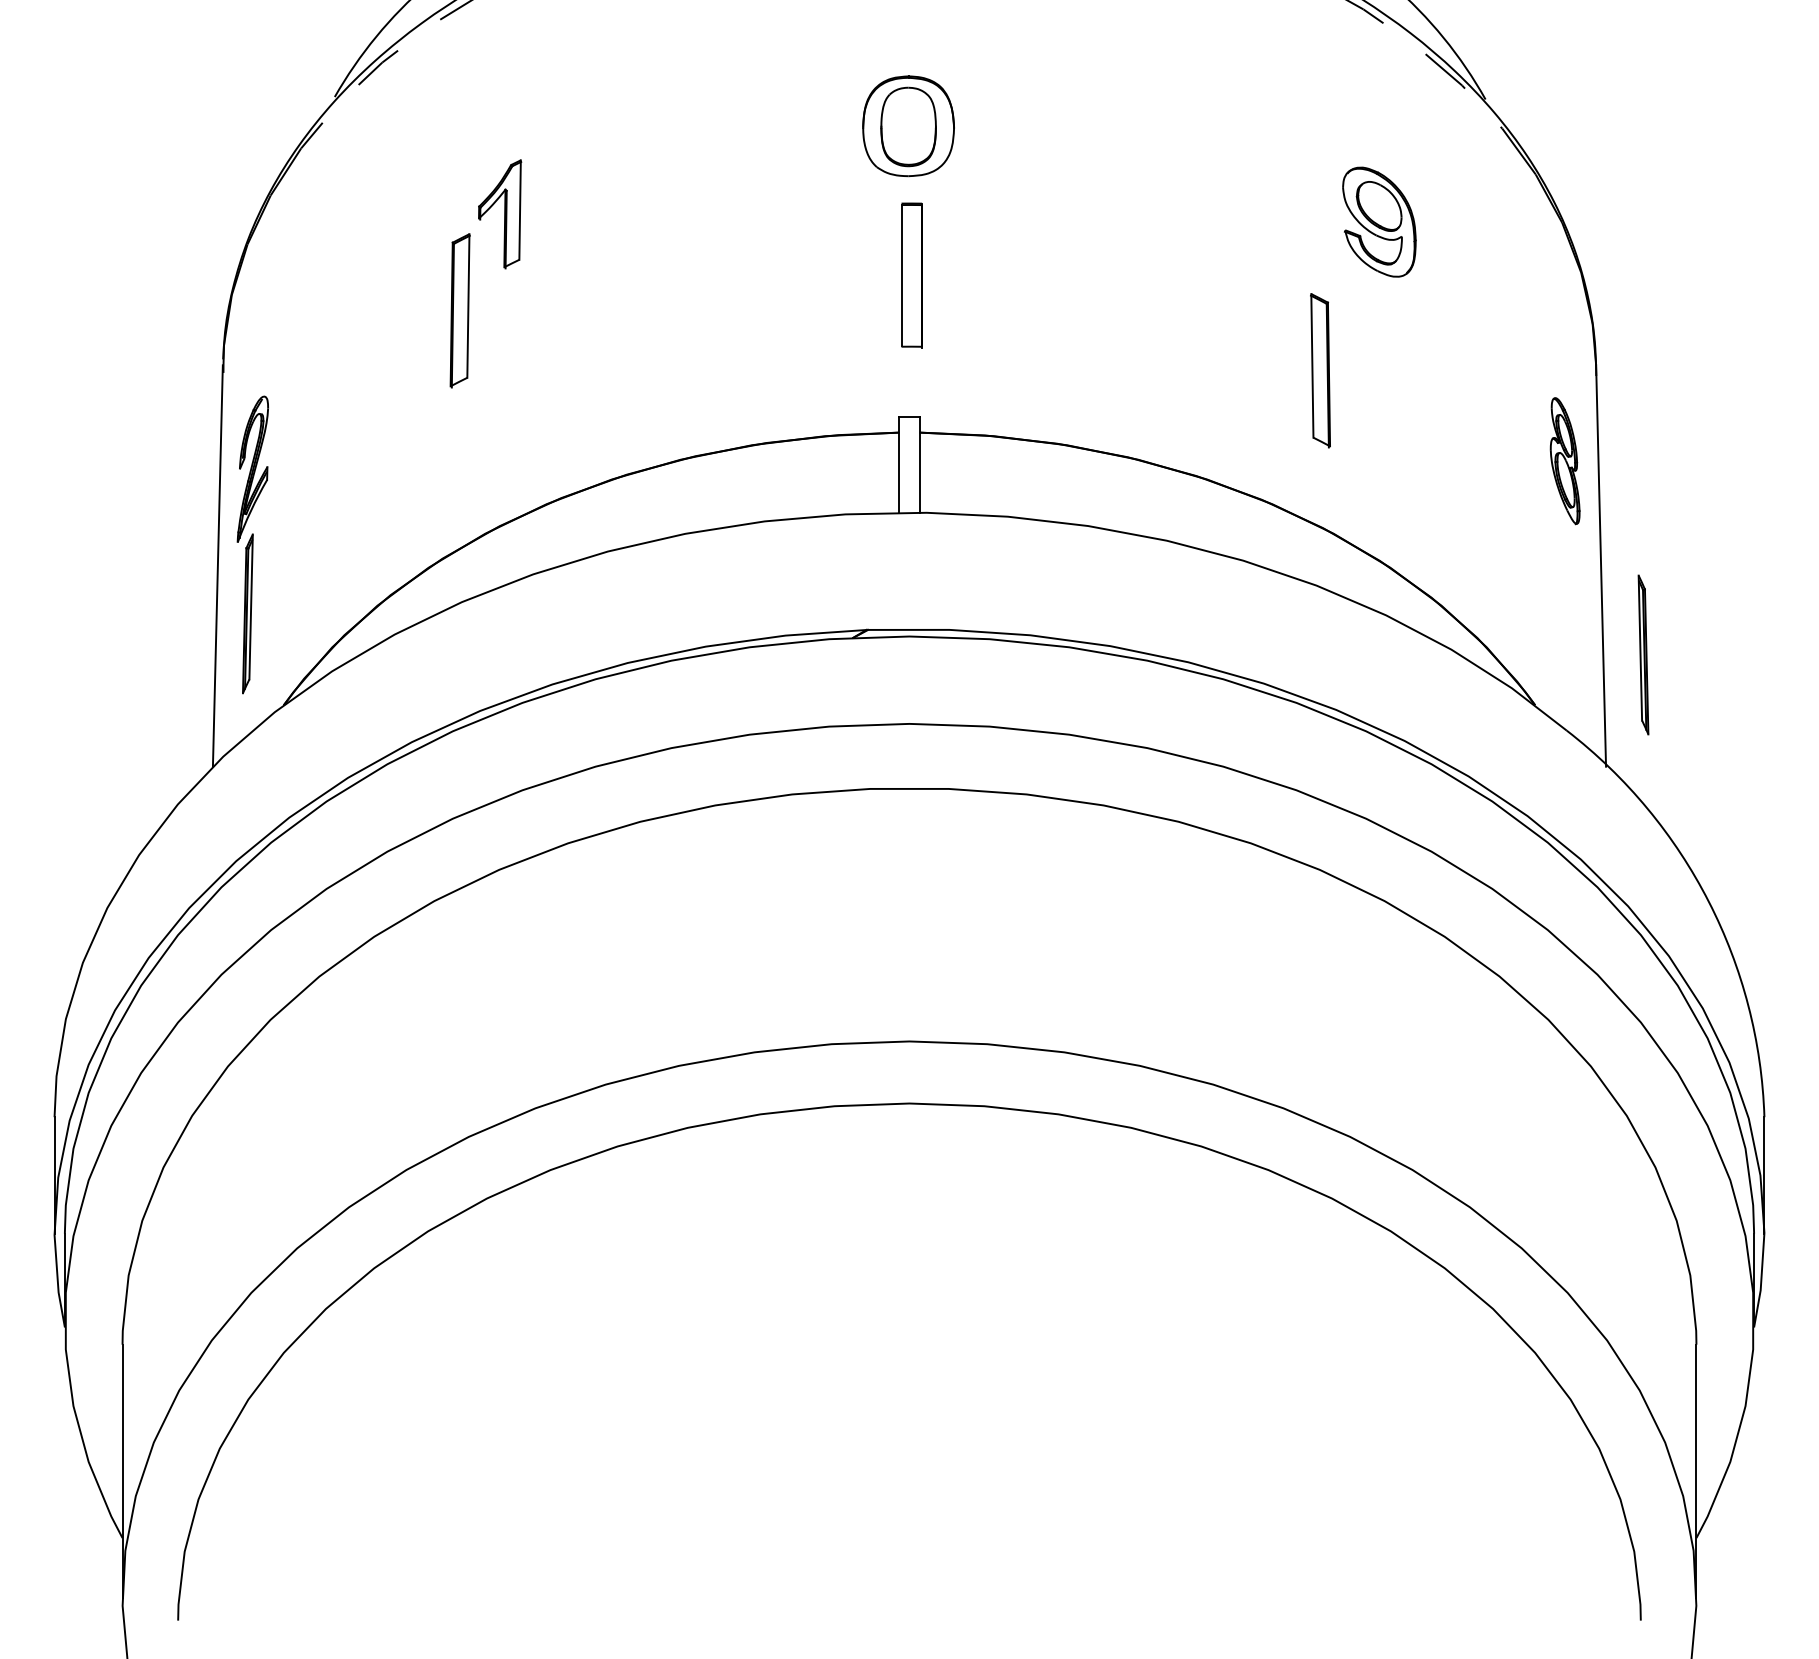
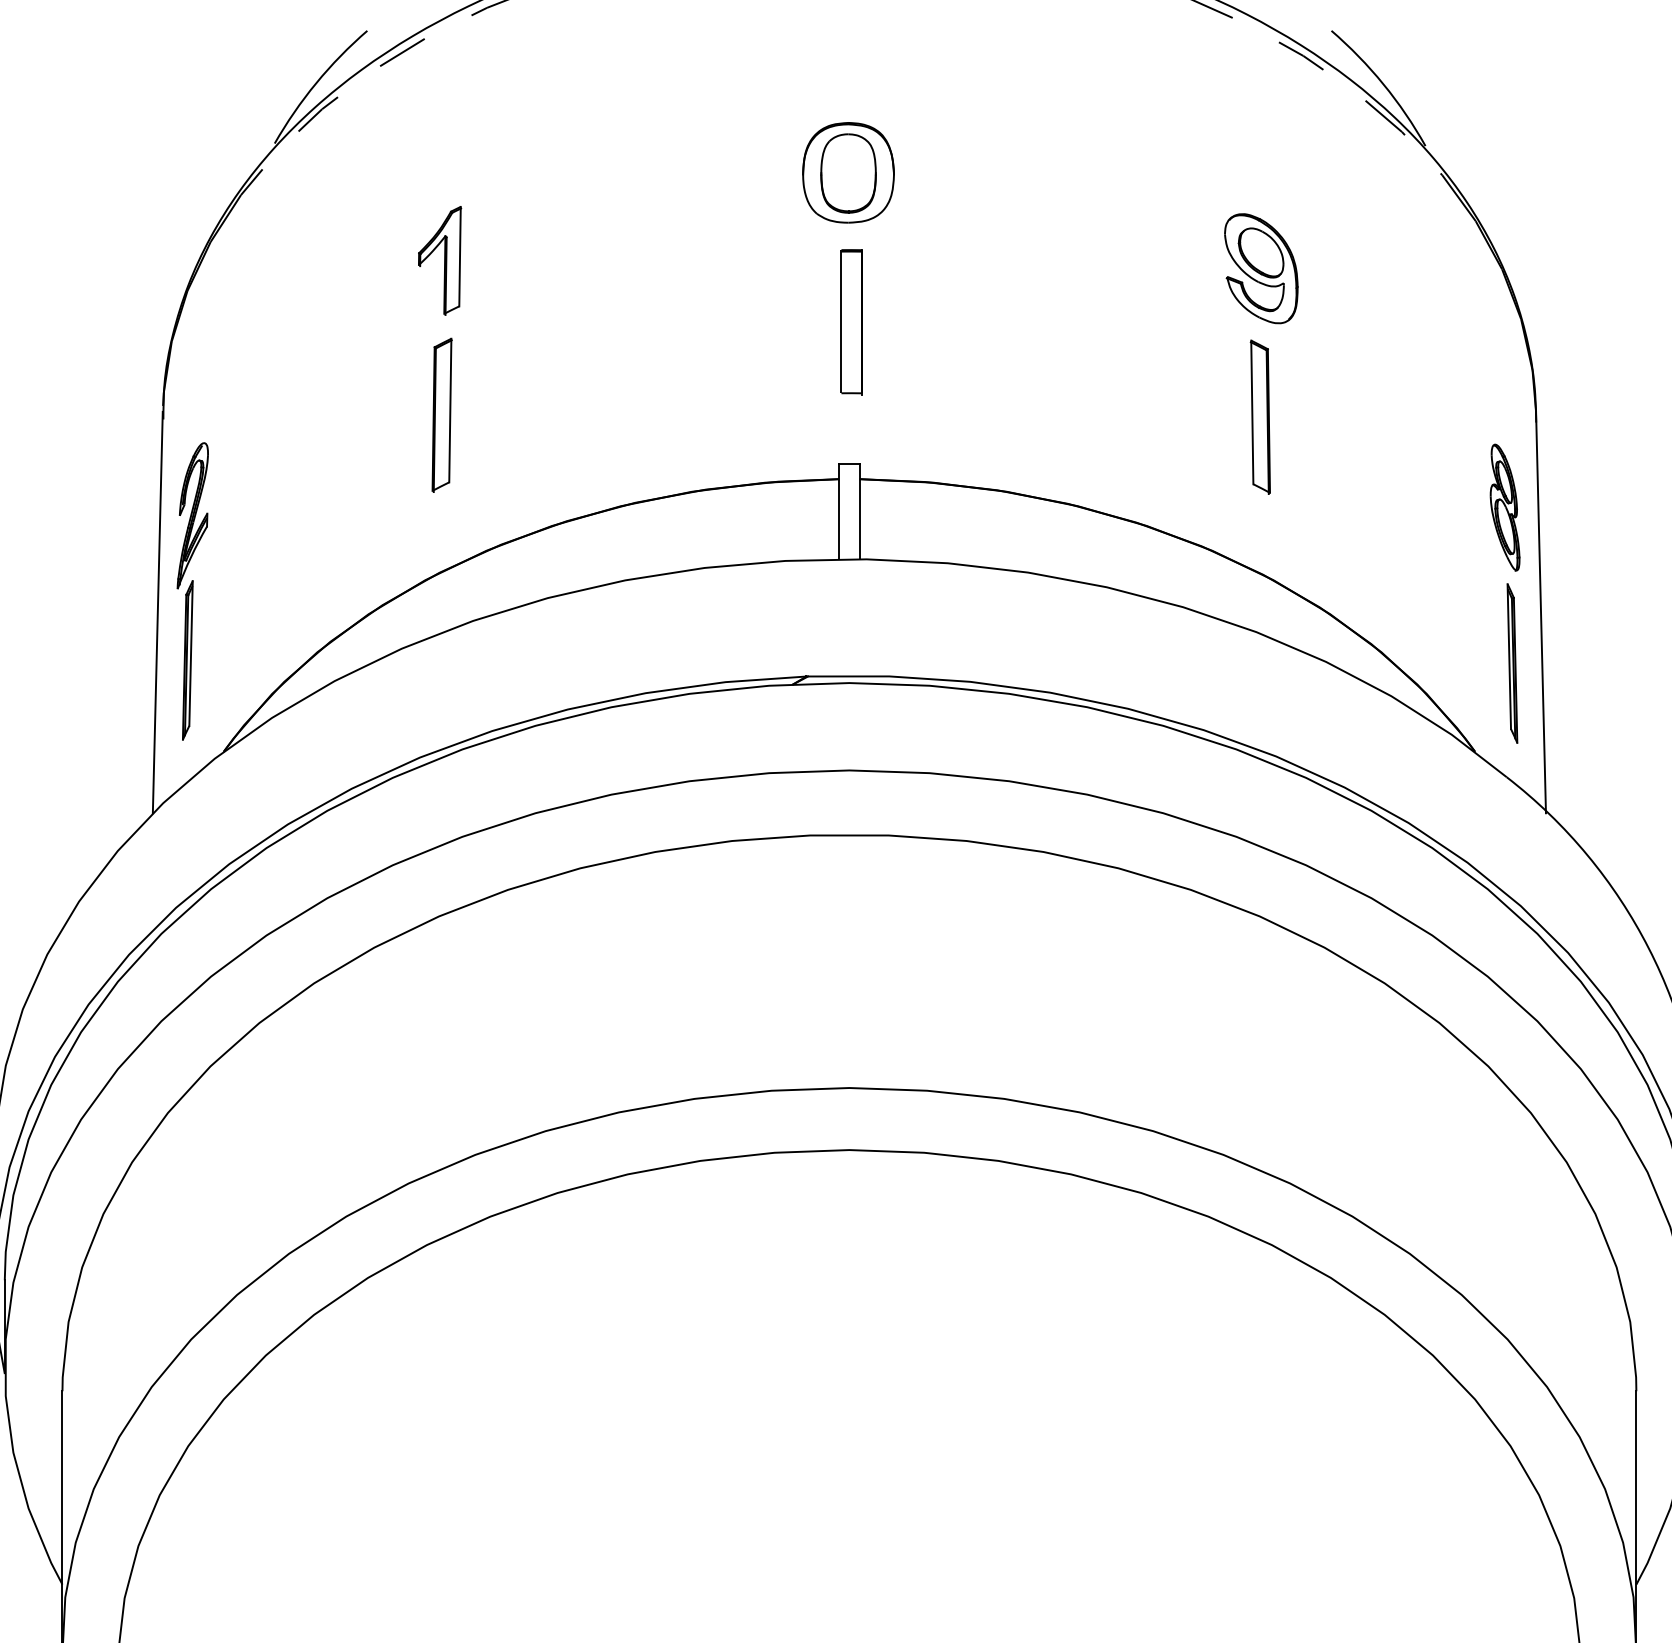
part: (1379, 221) -> (1261, 268), moved
part: (459, 310) -> (441, 415), moved
part: (1643, 654) -> (1512, 663), moved

